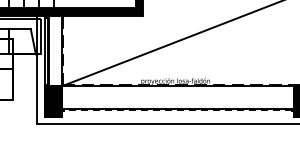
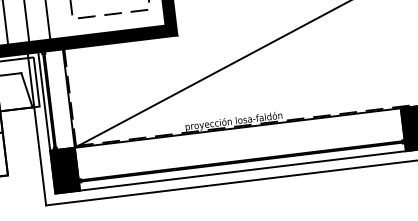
line: (177, 110) -> (241, 162), dashed -> solid
line: (177, 116) -> (242, 170), added

